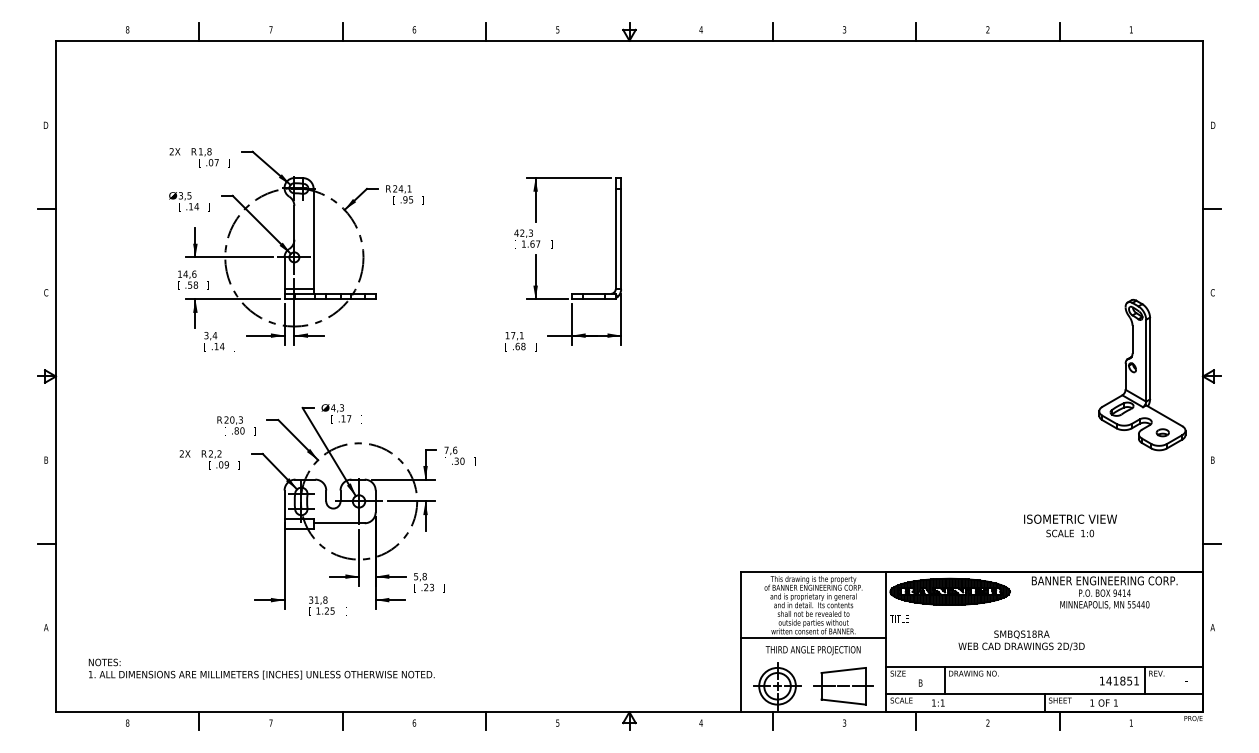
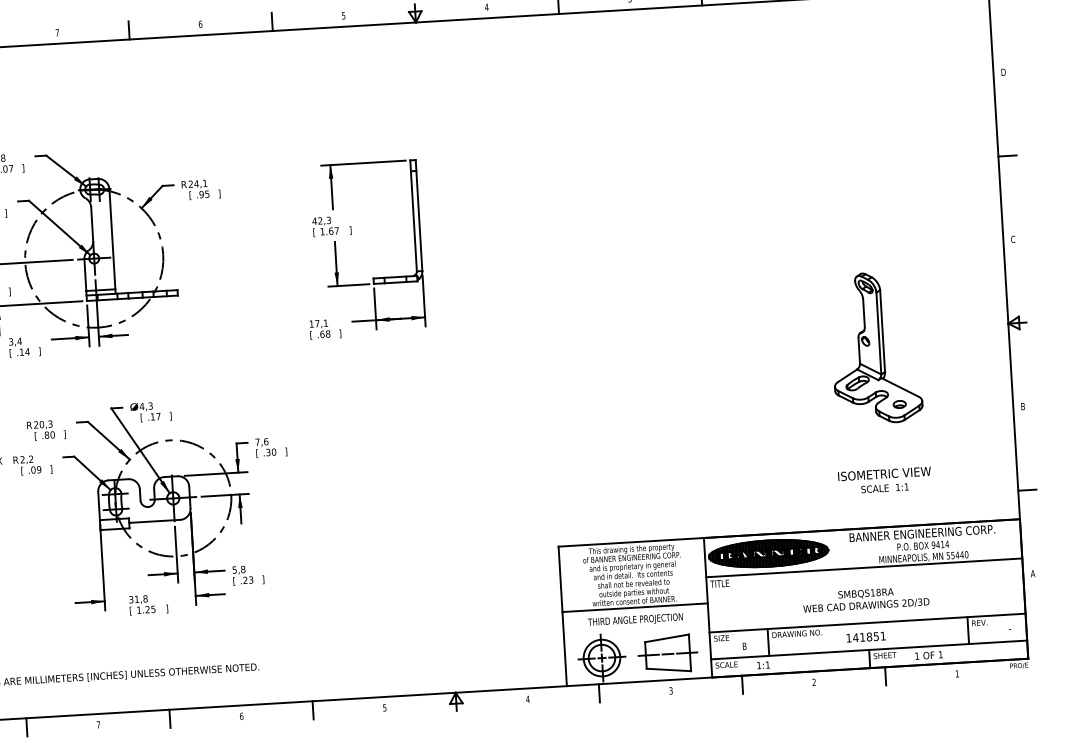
part: (1142, 375) -> (876, 348), moved
text: (1091, 533) -> (906, 486), 1:0 -> 1:1
line: (1044, 611) -> (864, 567), added
text: (1021, 640) -> (865, 599), moved
text: (1119, 680) -> (866, 636), moved

